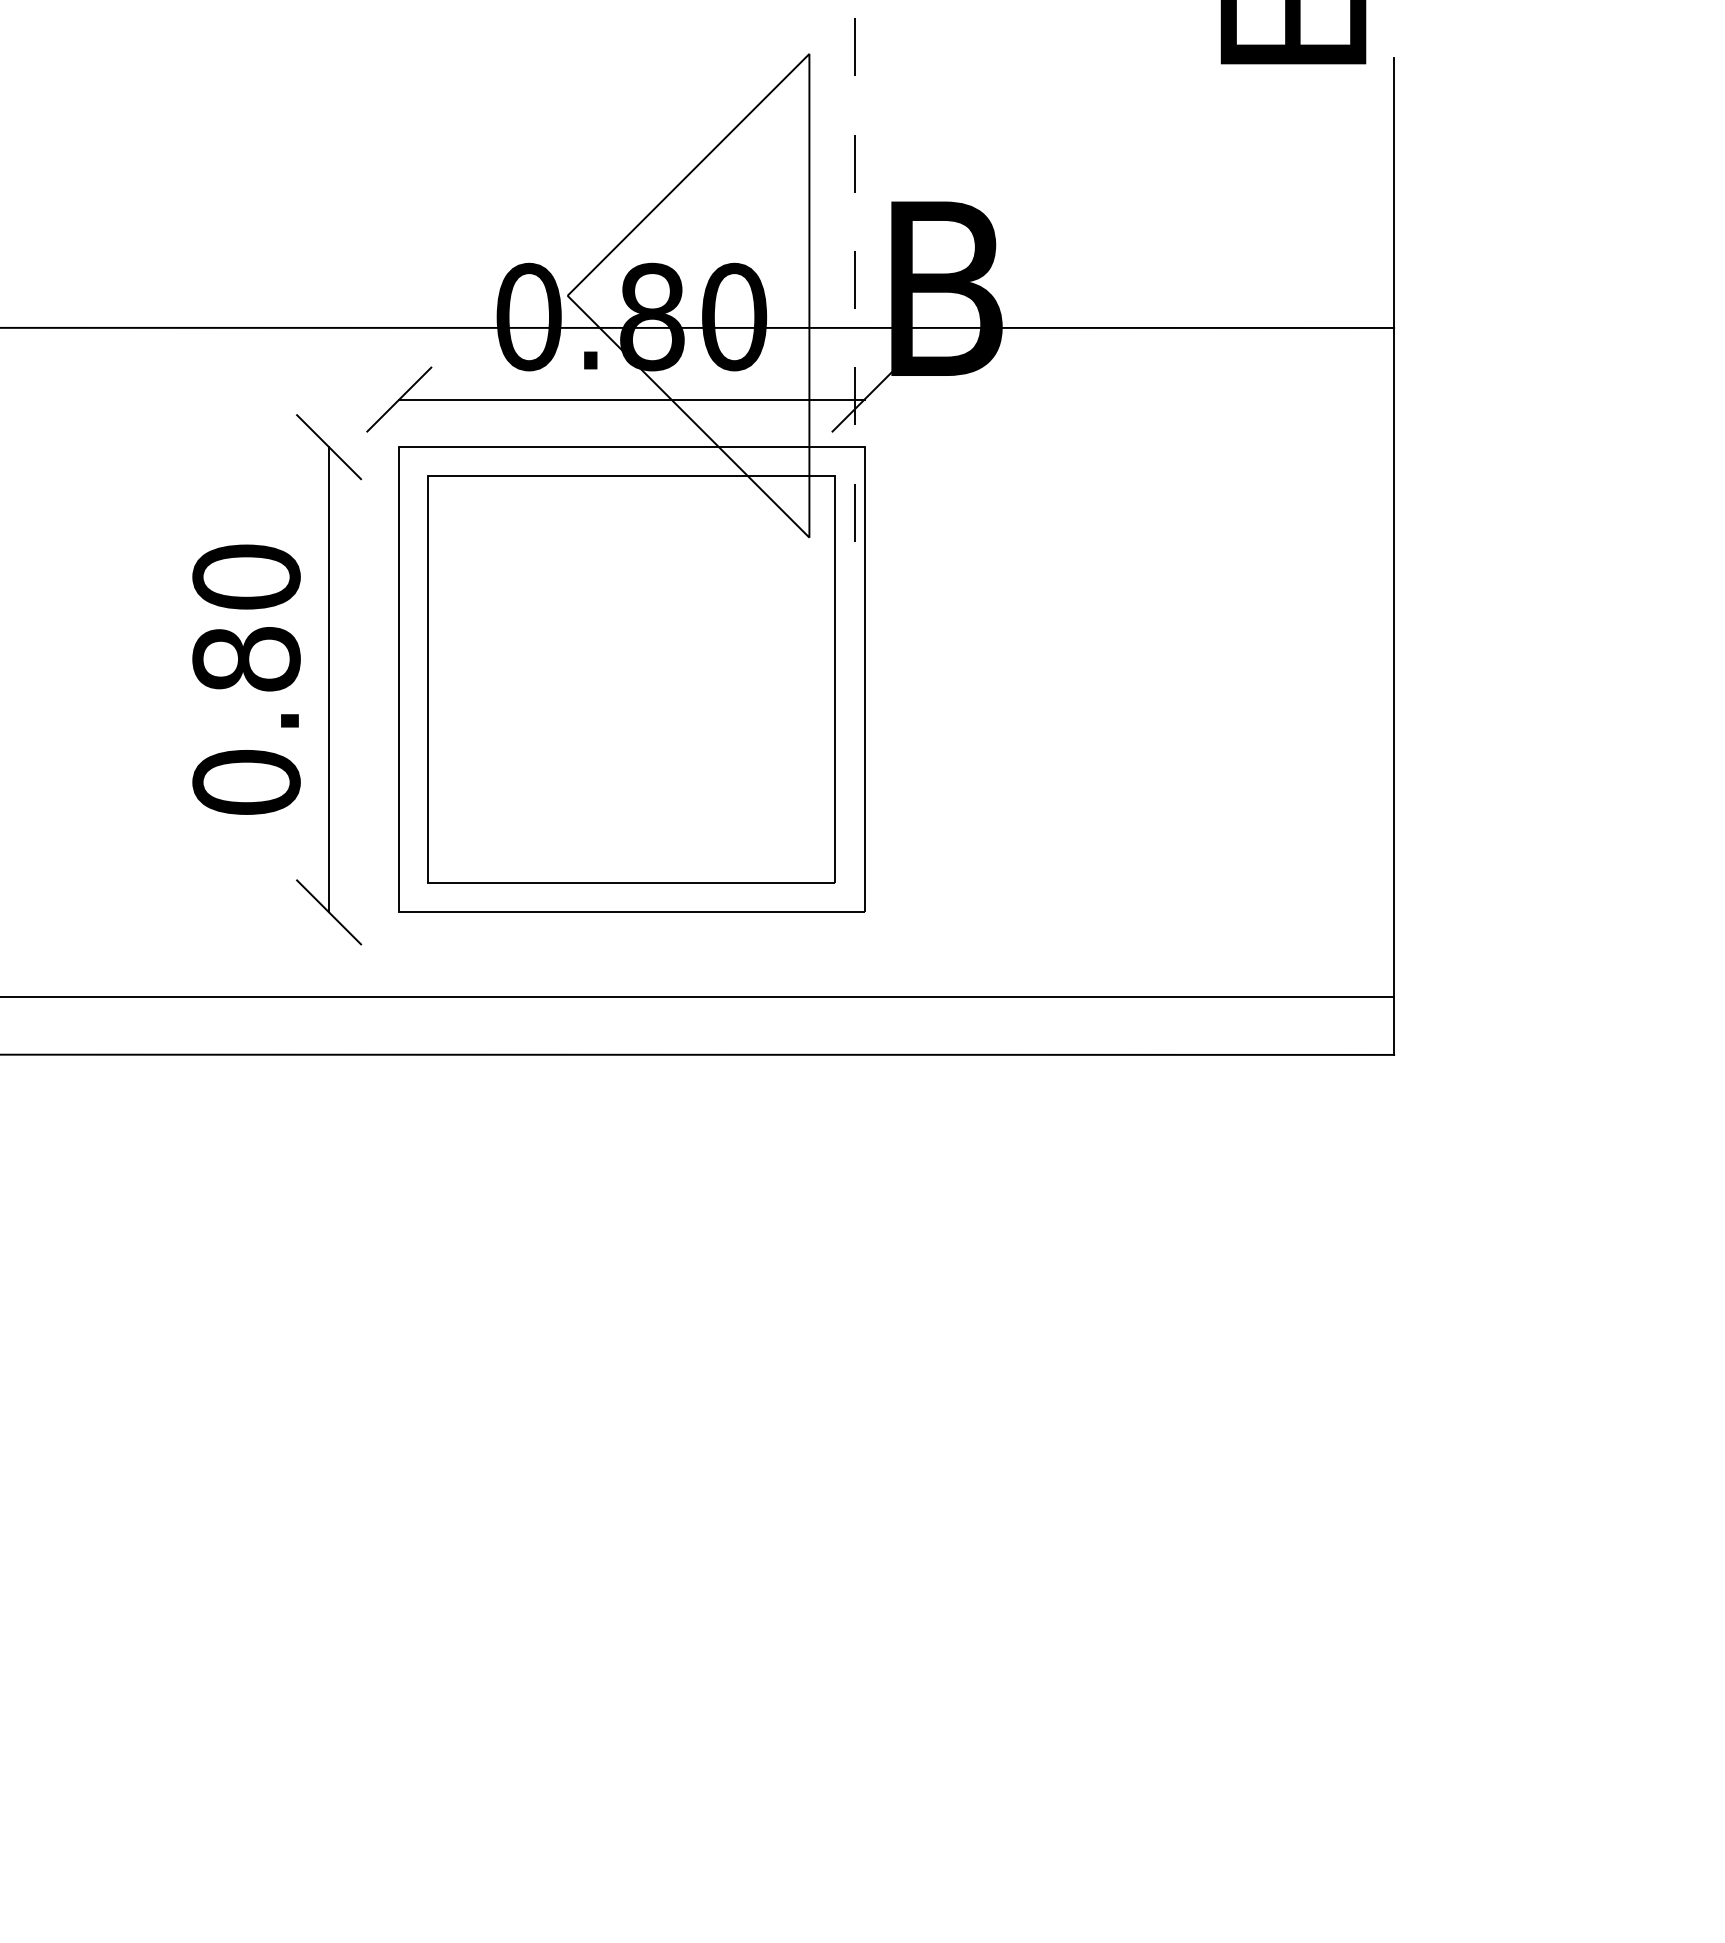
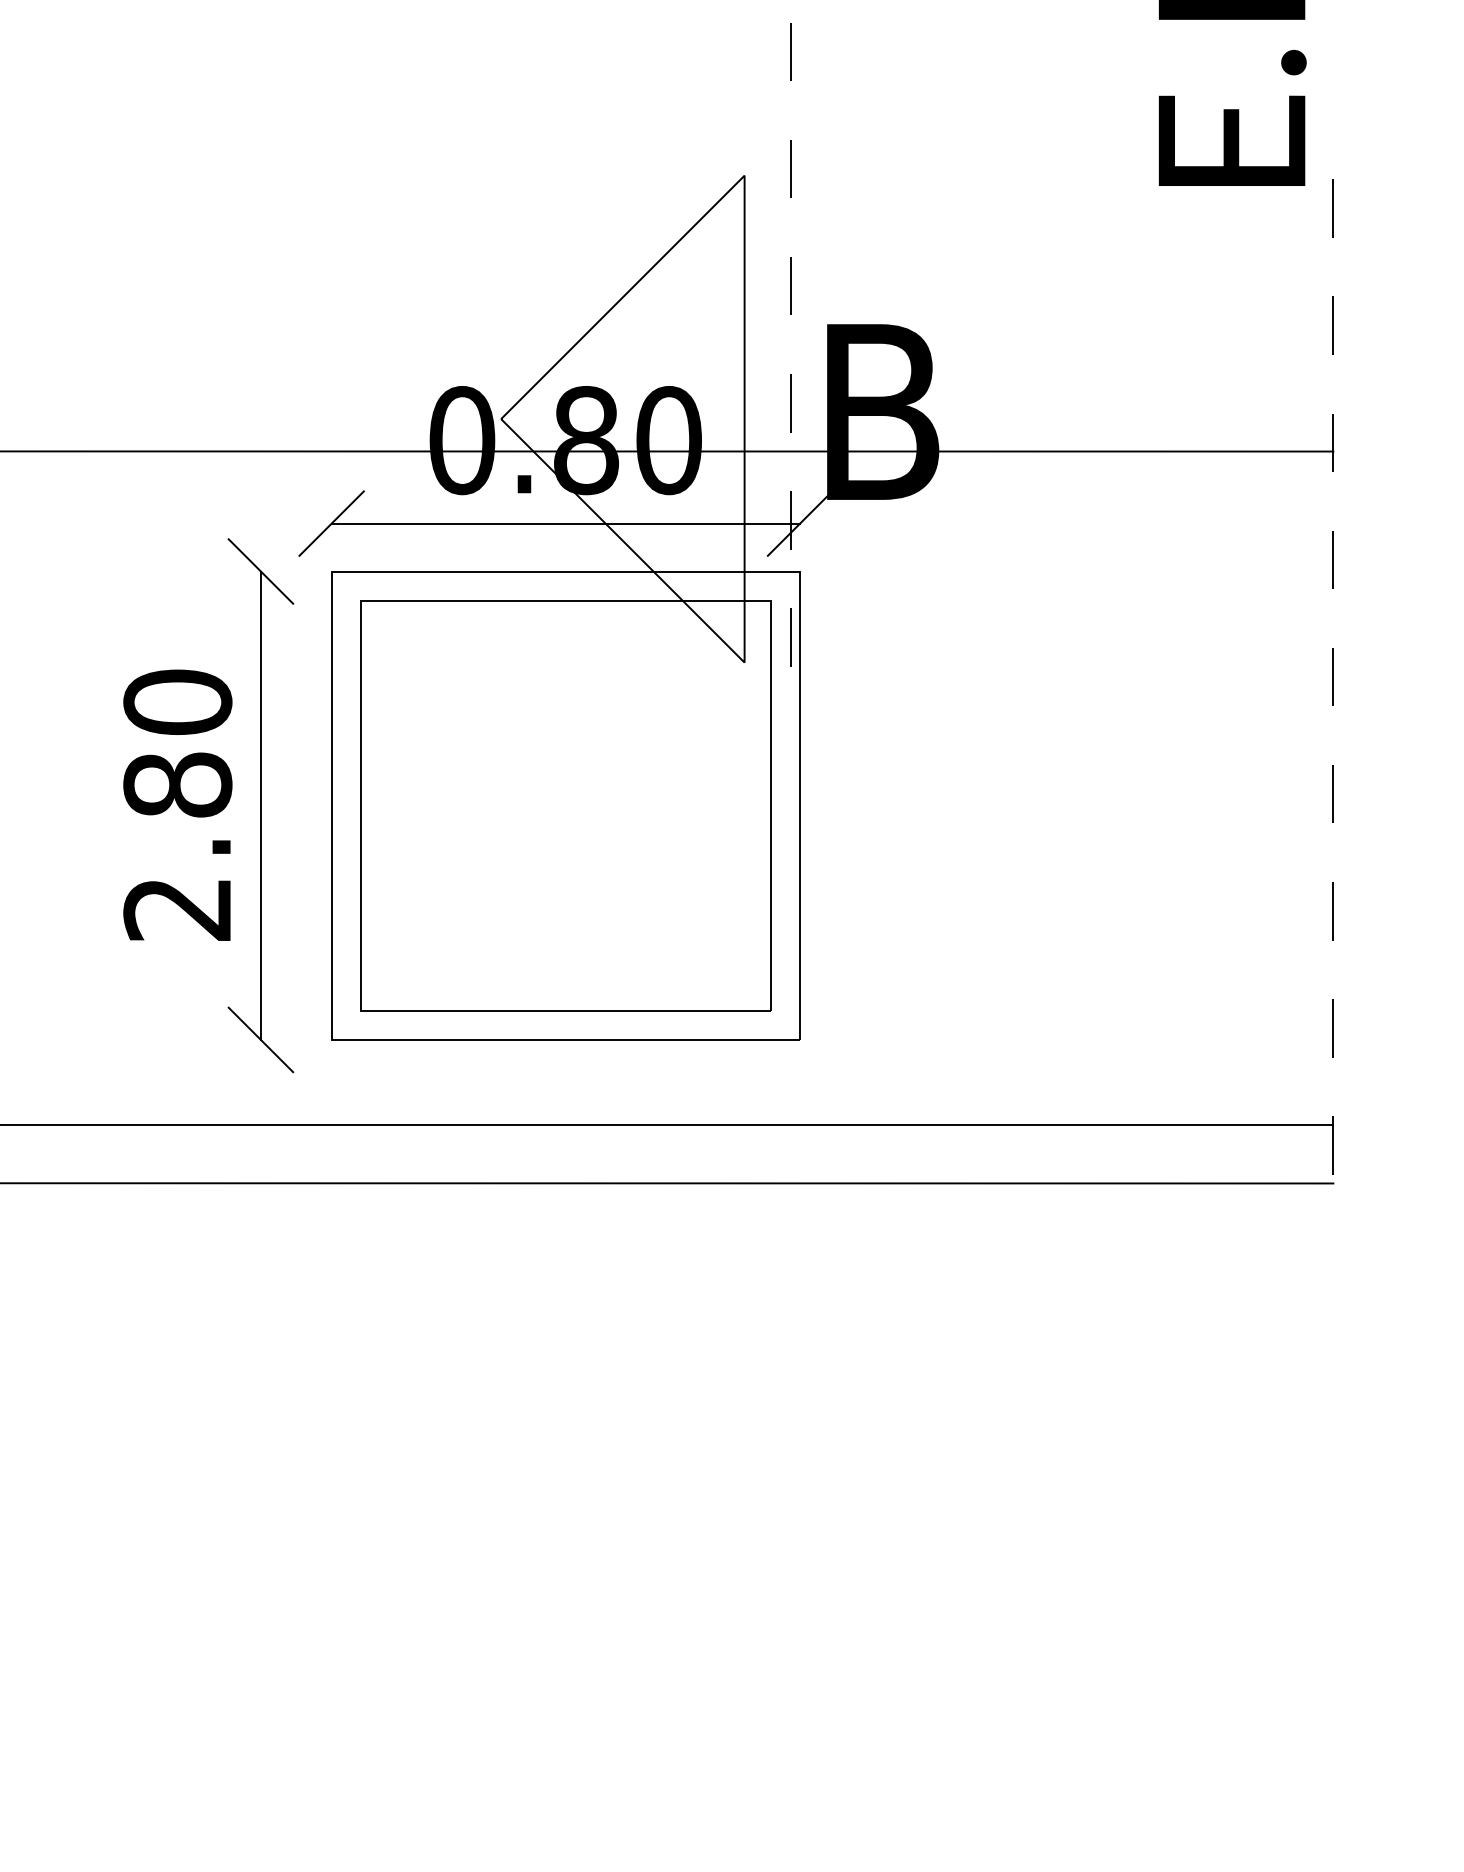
line: (1394, 556) -> (1333, 681), solid -> dashed
text: (246, 782) -> (177, 909), 0.80 -> 2.80

